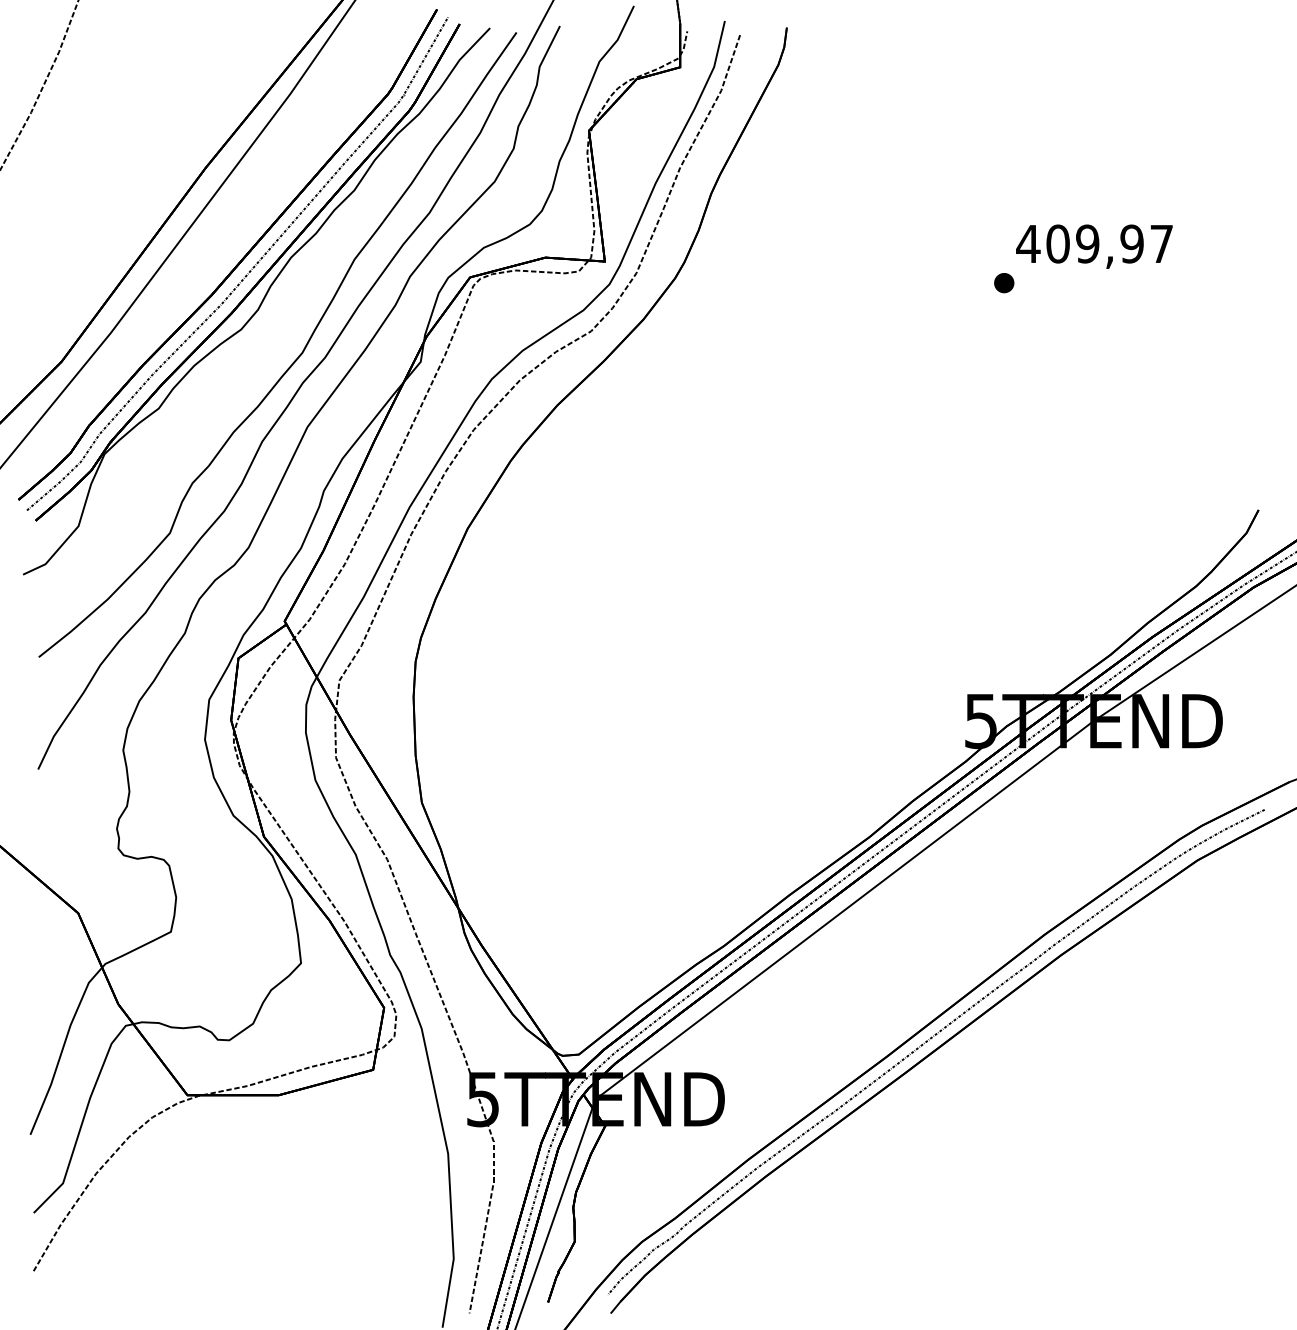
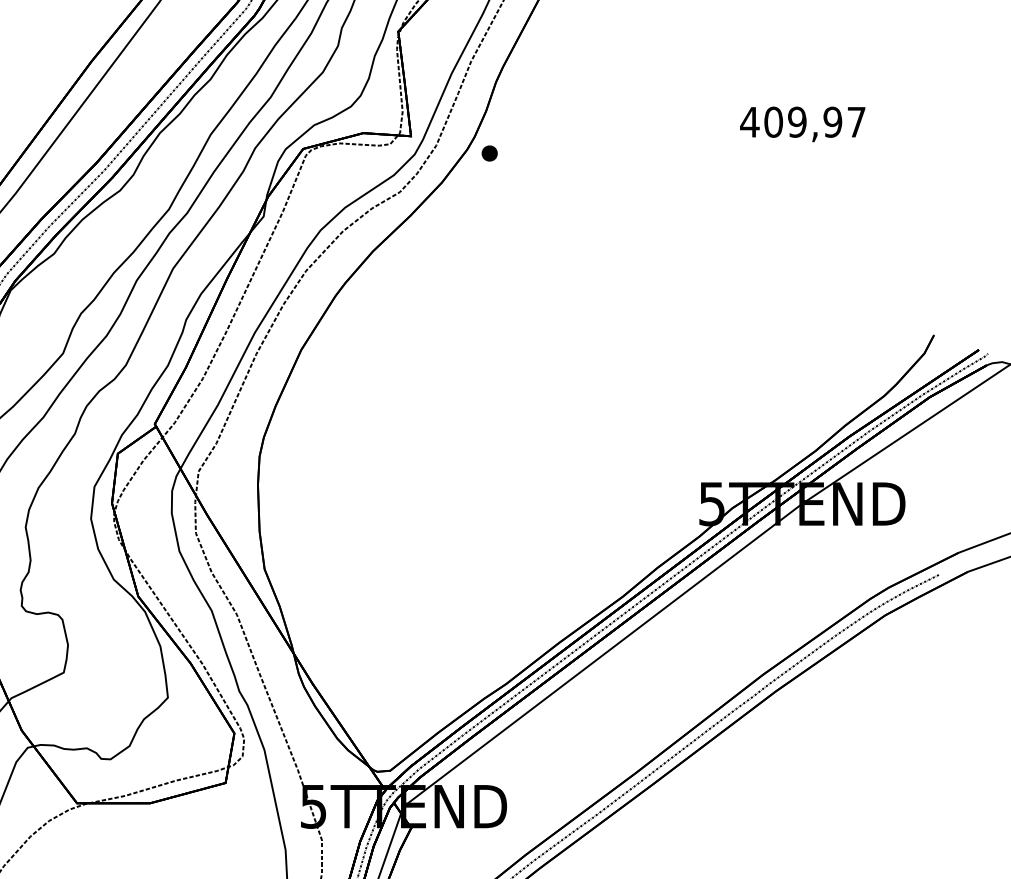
part: (1004, 283) -> (489, 153), moved

